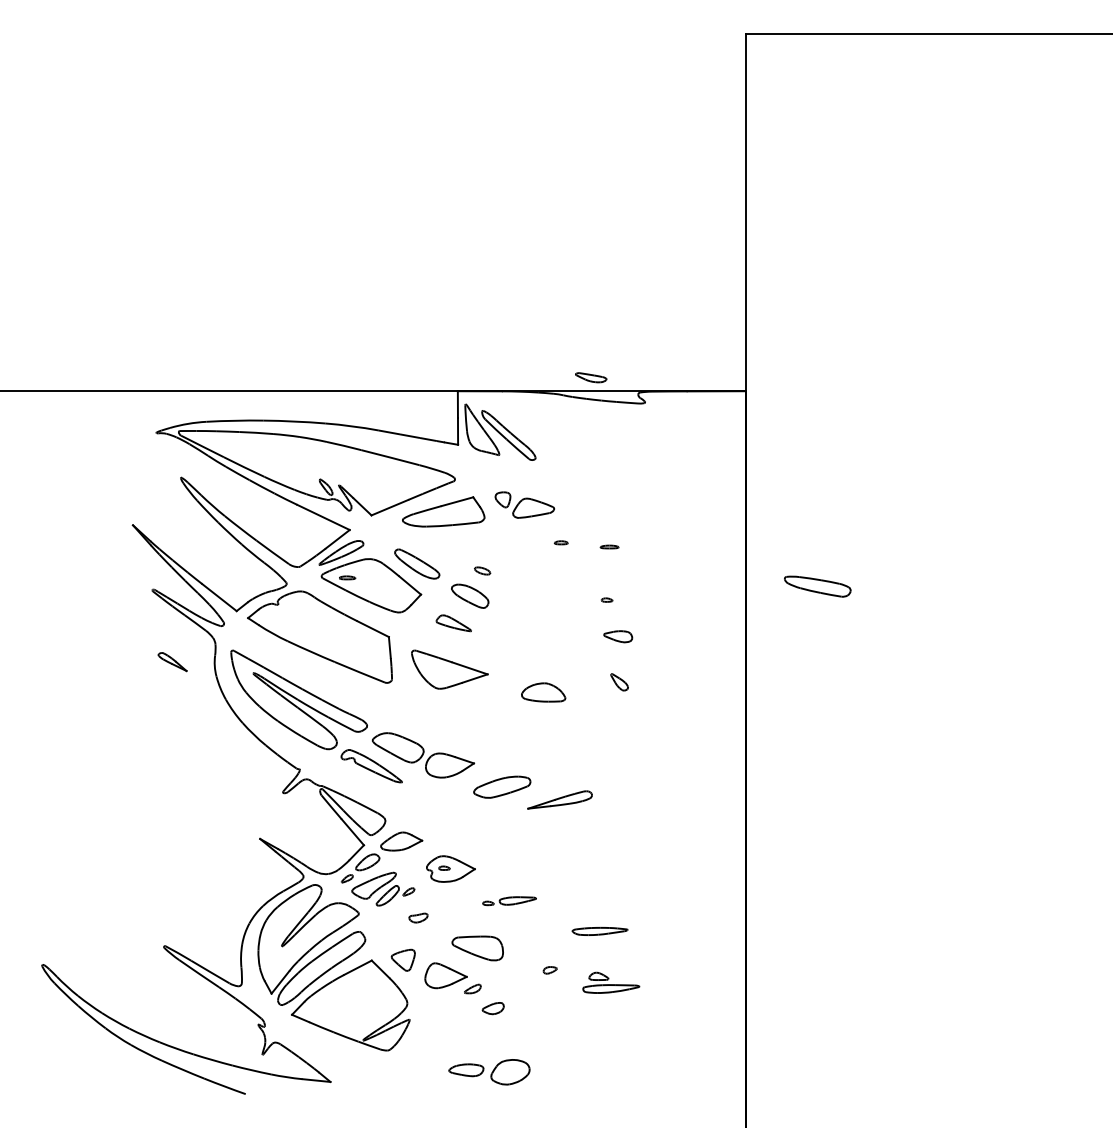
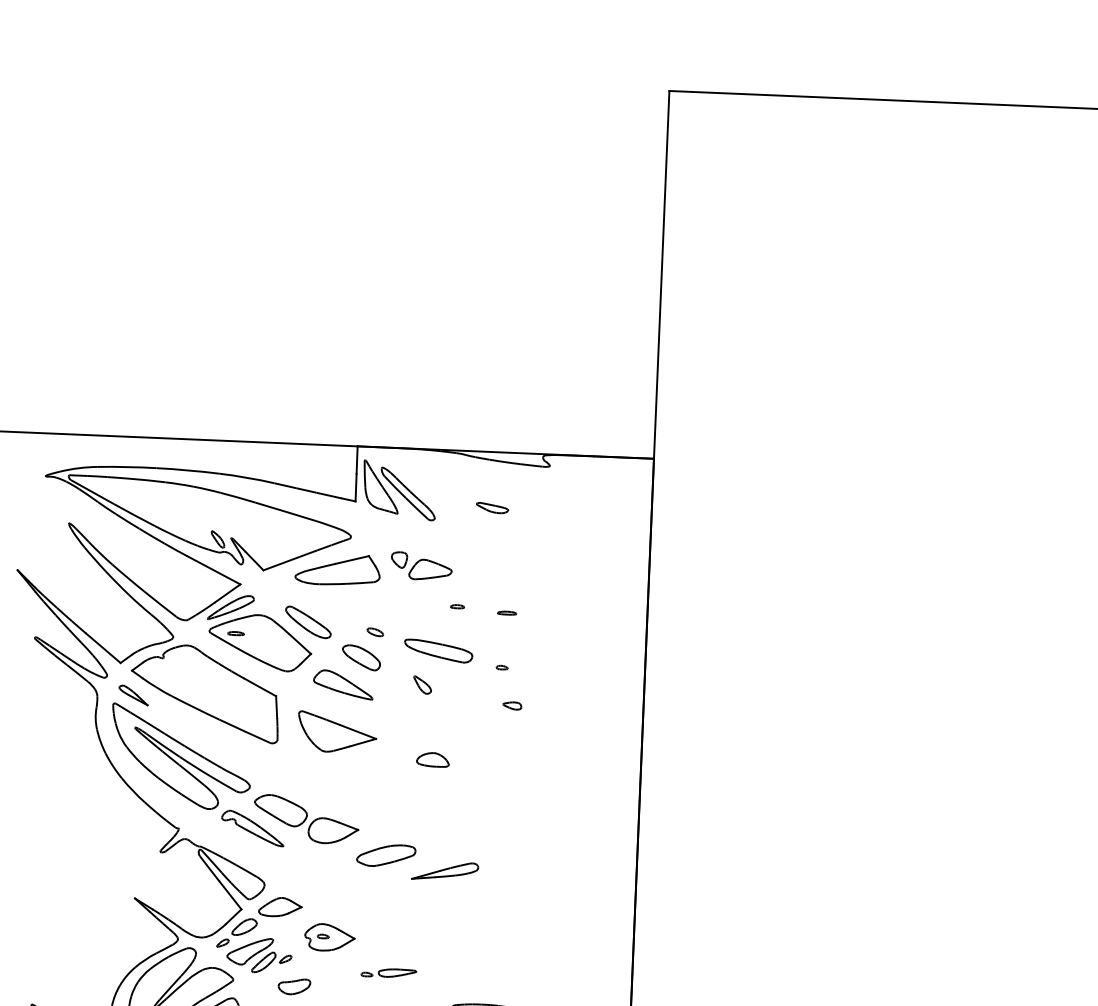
part: (591, 377) -> (492, 507), moved
part: (817, 586) -> (438, 650), moved
part: (453, 623) -> (343, 685), size x1.67
part: (618, 636) -> (512, 705), size x0.62
part: (172, 662) -> (133, 695), moved
part: (619, 682) -> (422, 685), moved
part: (543, 691) -> (432, 758), size x0.71
part: (418, 917) -> (294, 986), size x1.67

